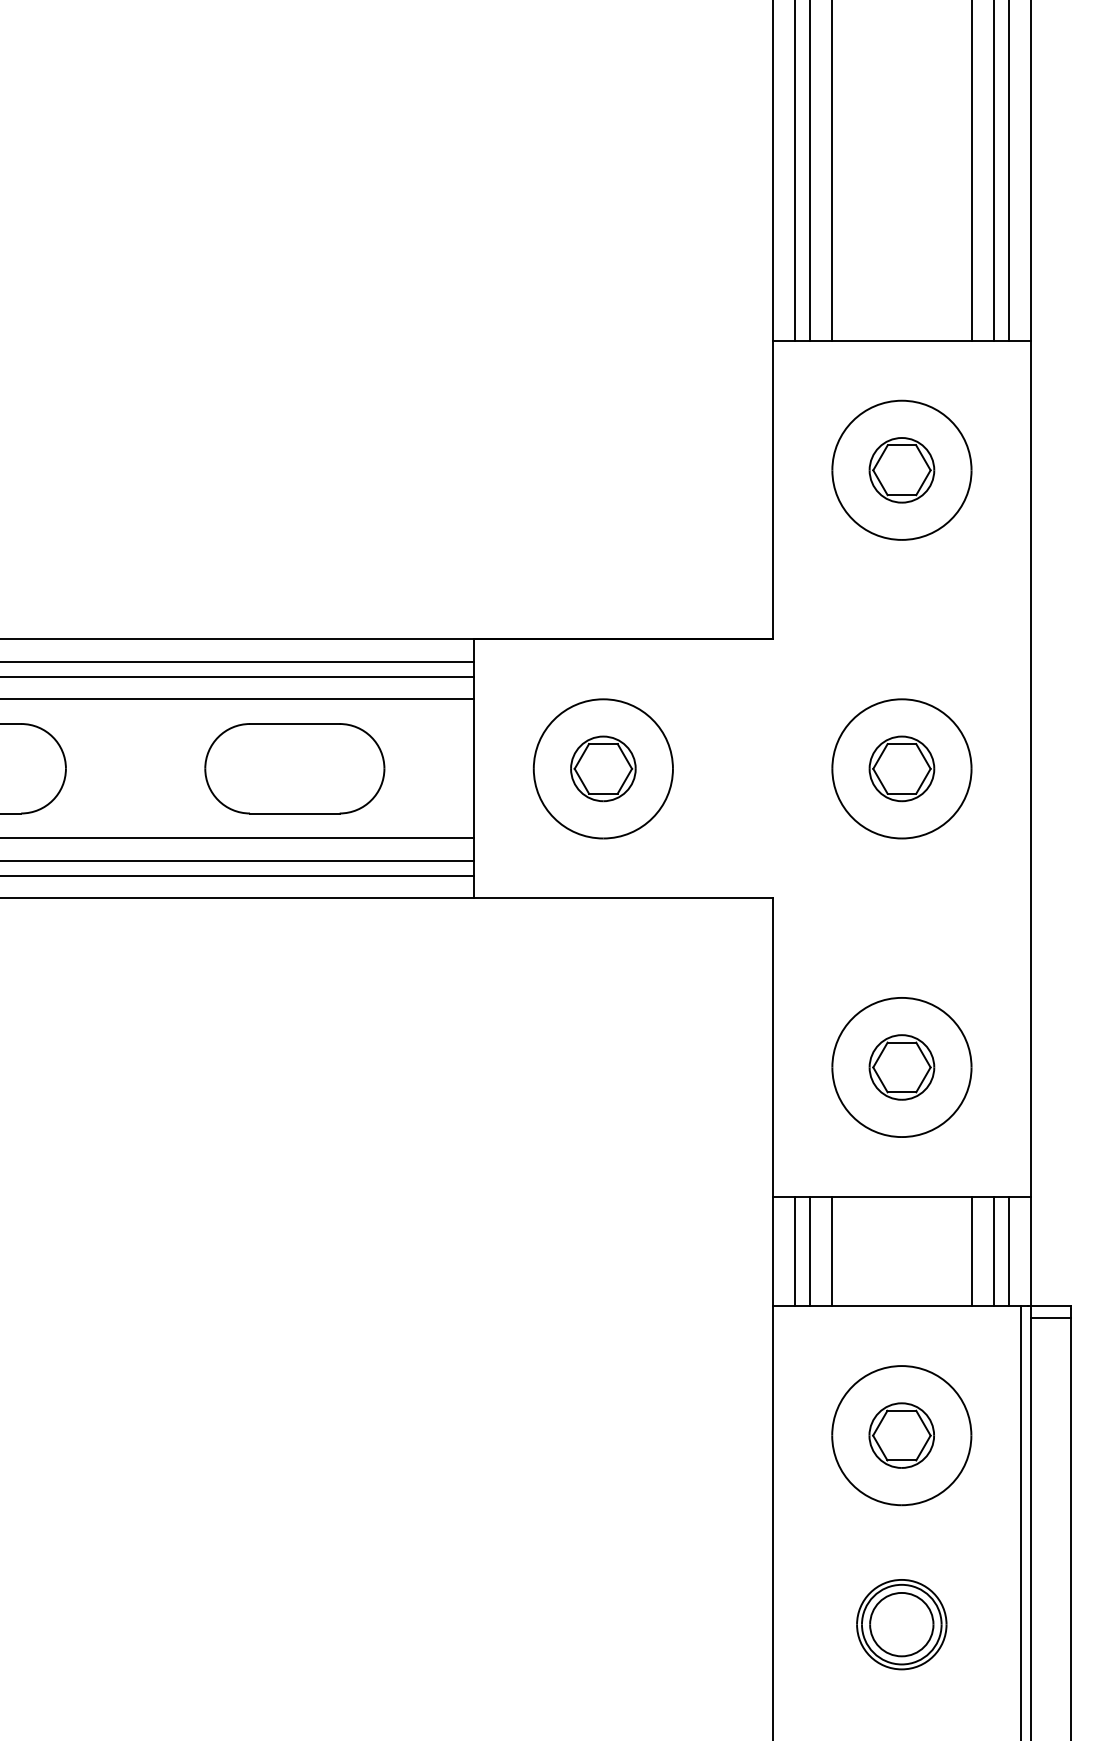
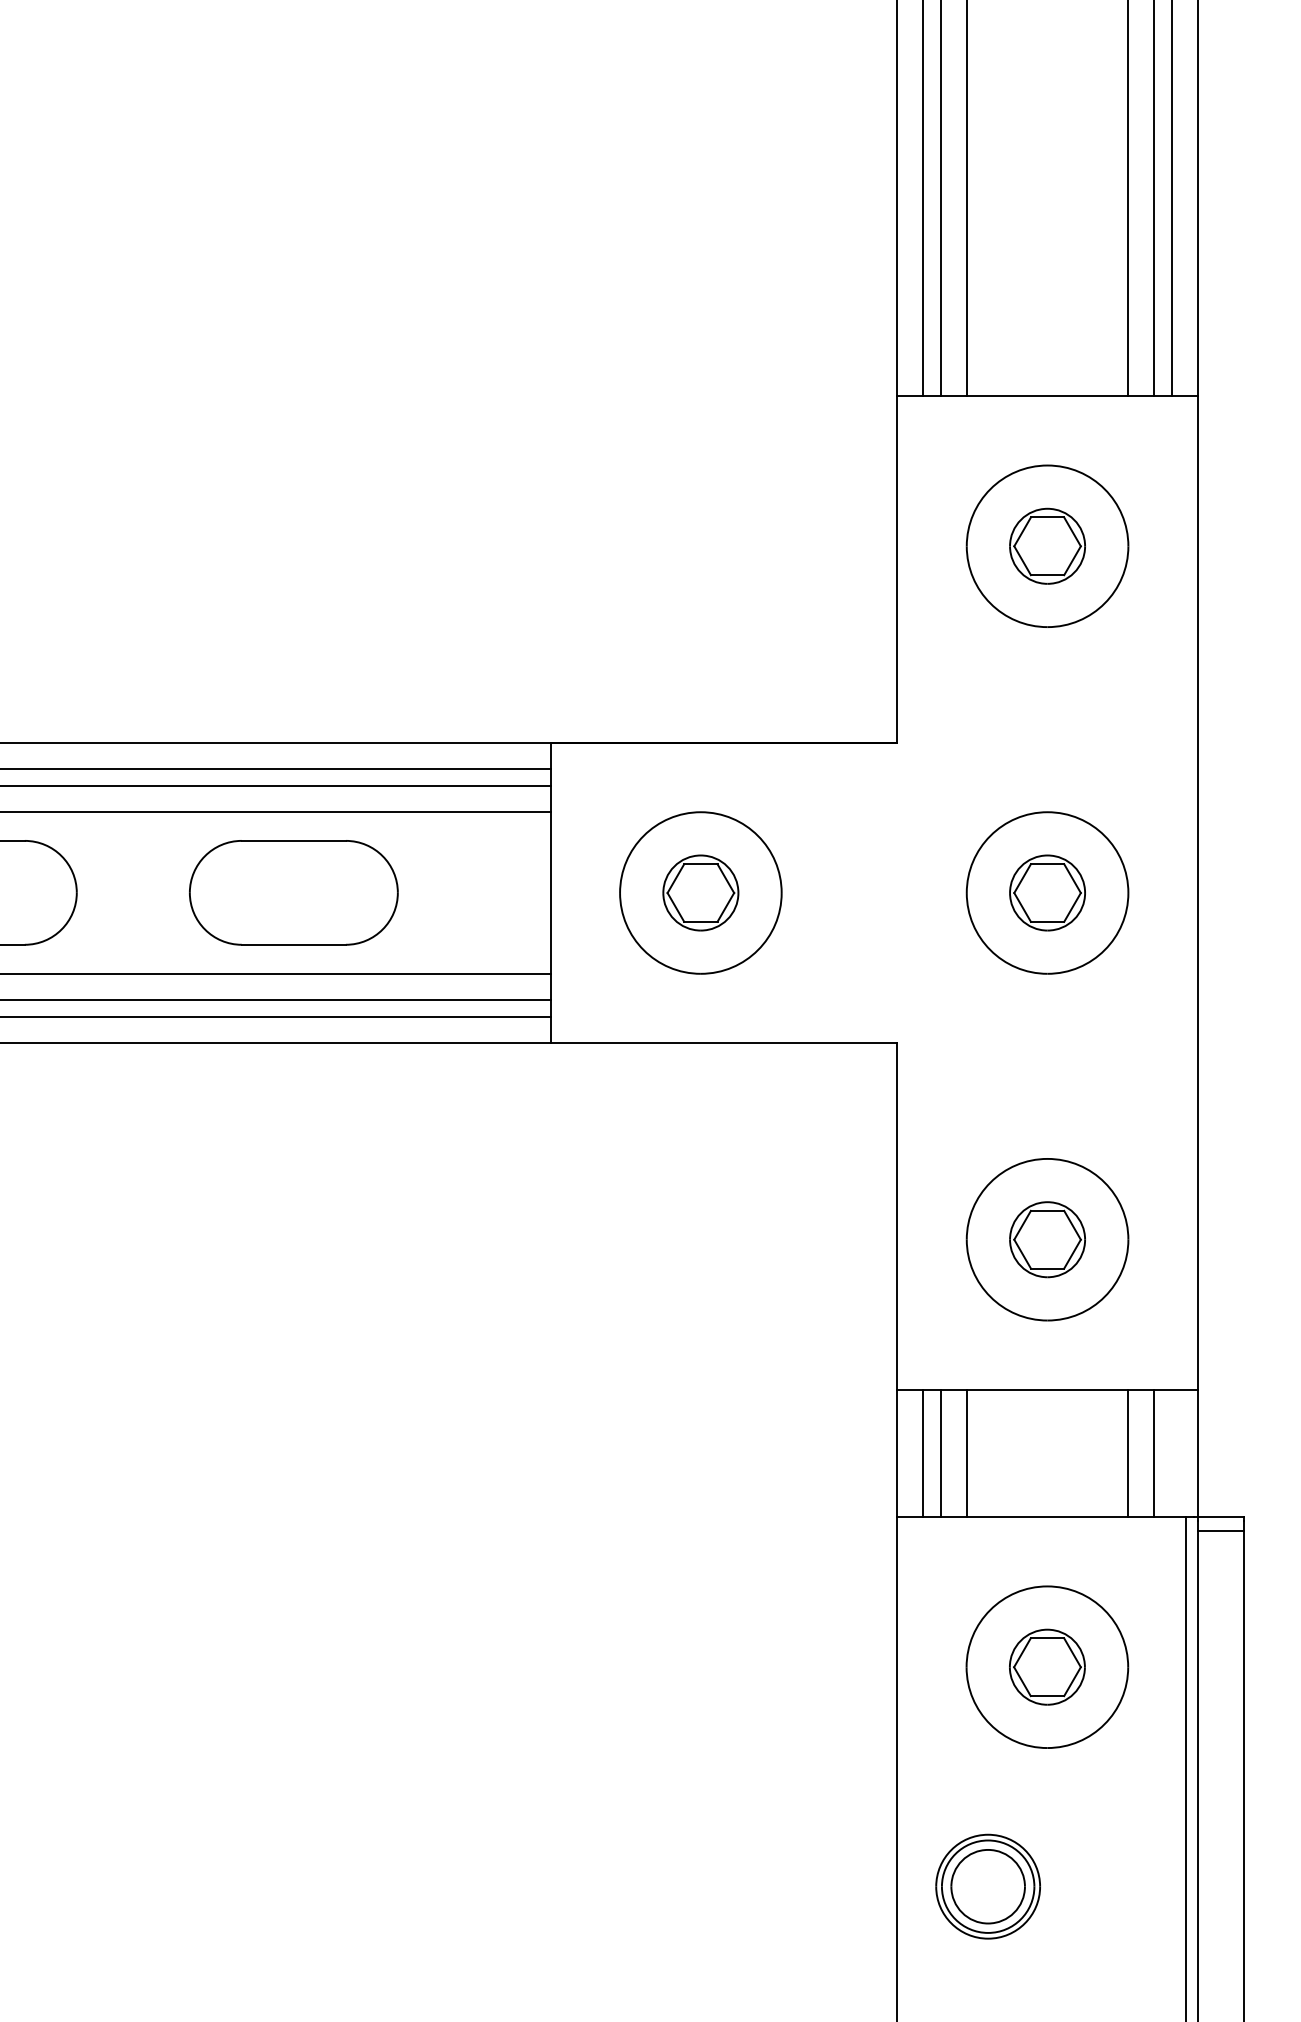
part: (294, 768) -> (293, 892), moved
line: (1008, 1251) -> (1171, 1453), removed
part: (901, 1624) -> (987, 1886), moved

